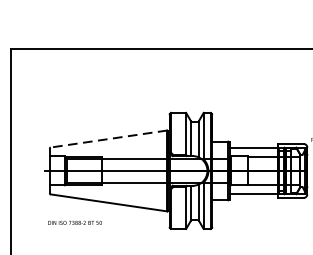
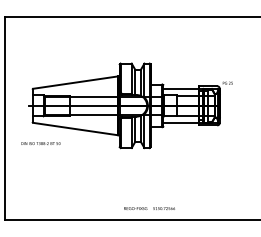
line: (108, 138) -> (75, 82), dashed -> solid
text: (74, 222) -> (40, 143), moved

